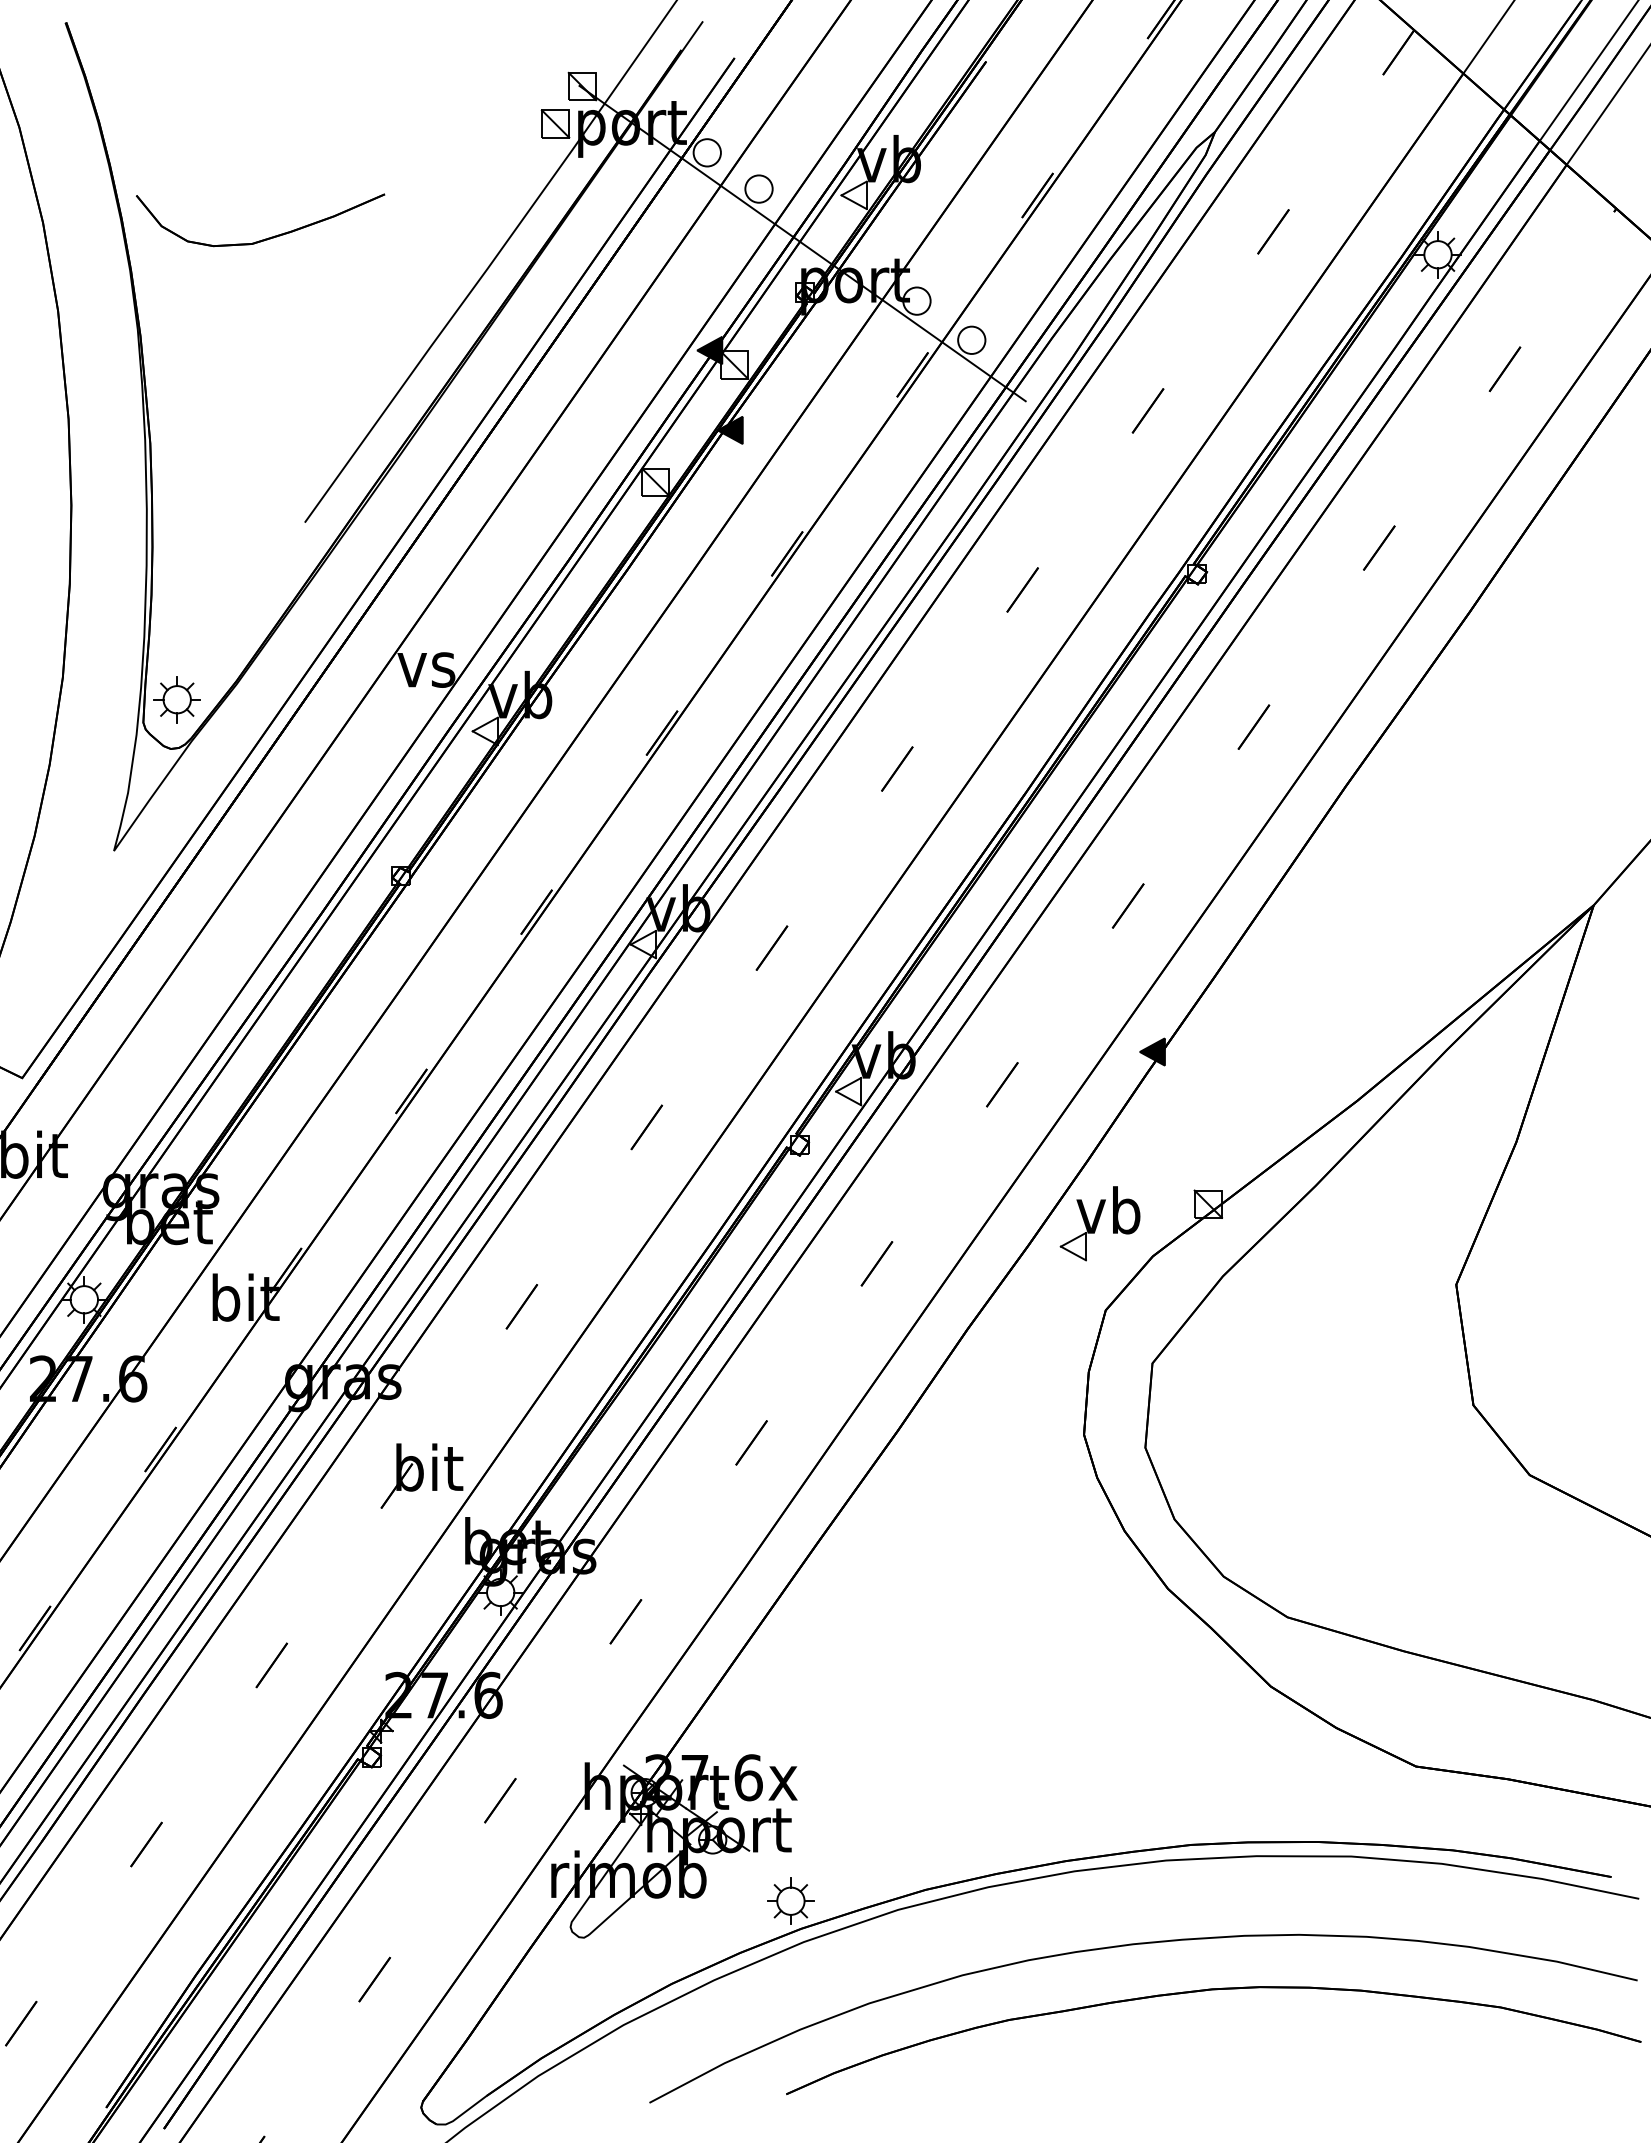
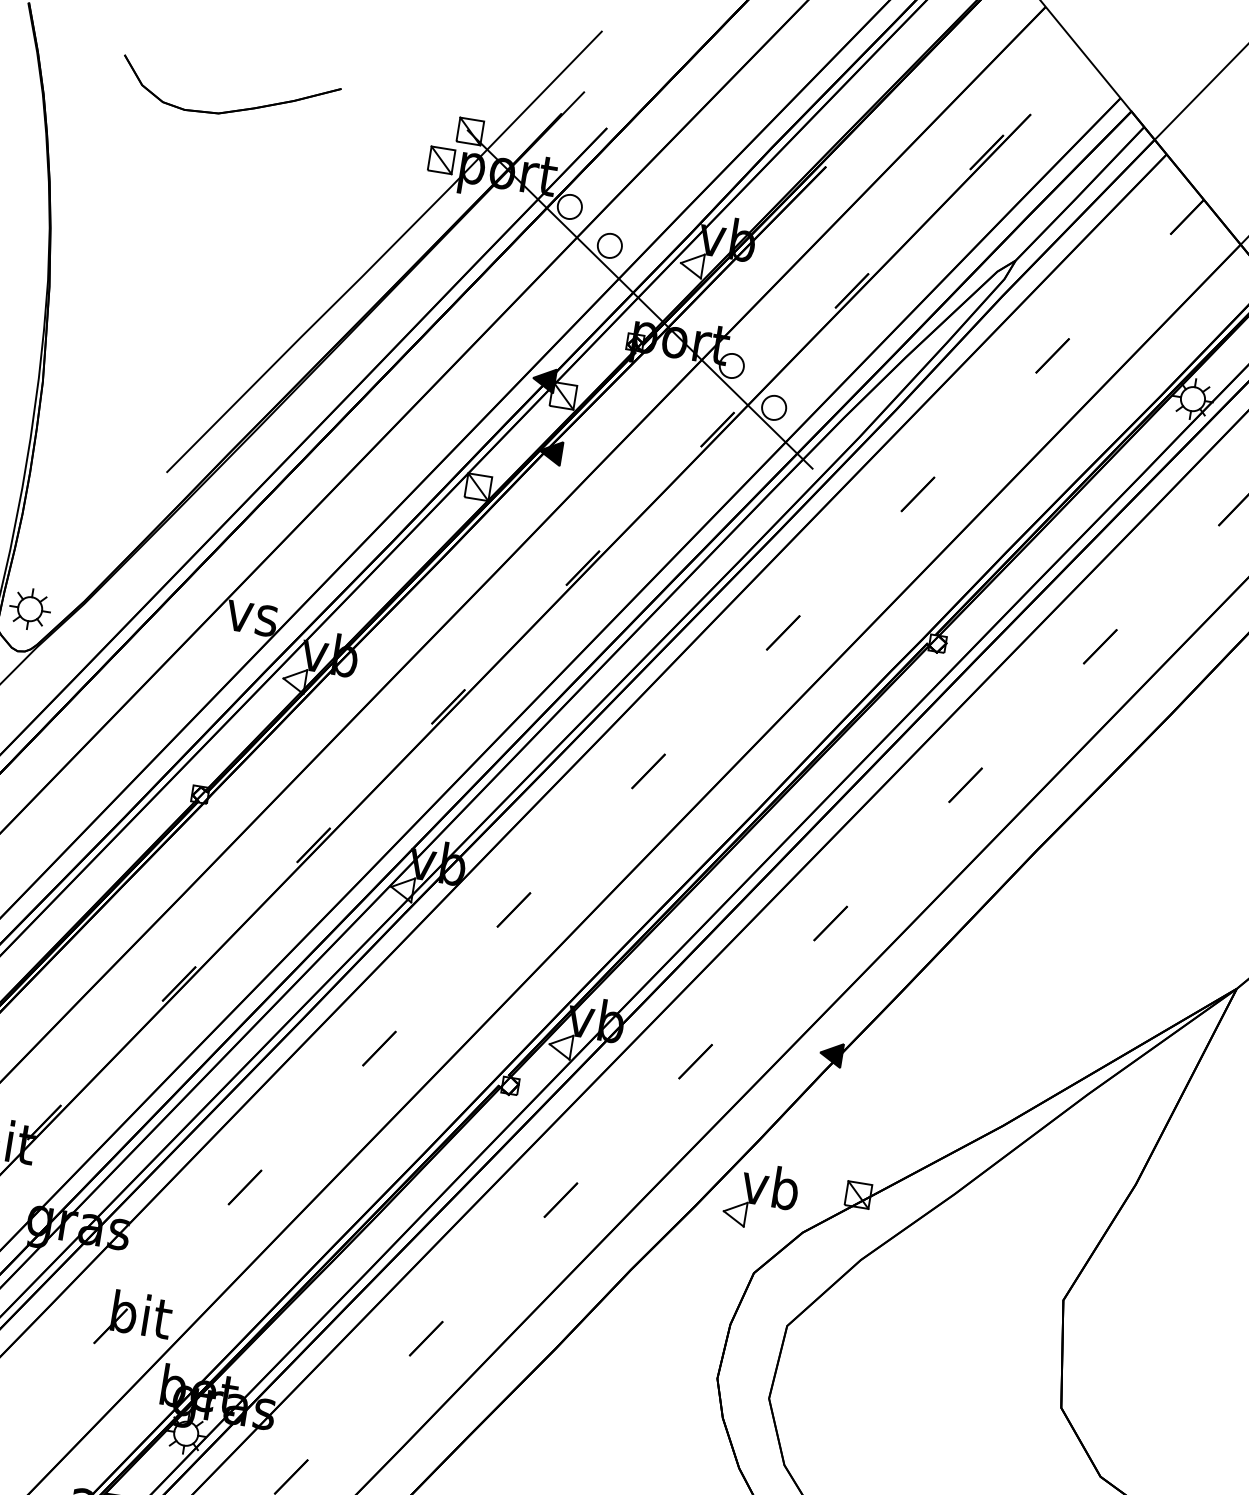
part: (265, 238) -> (231, 110), moved

